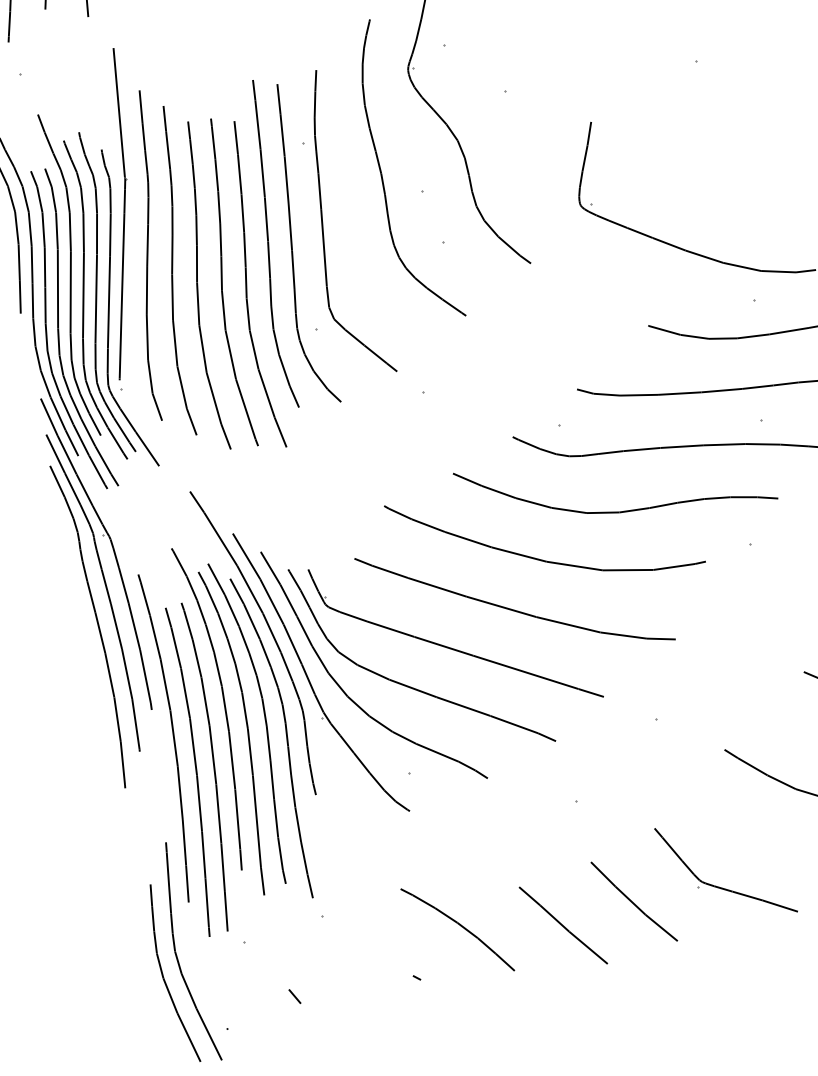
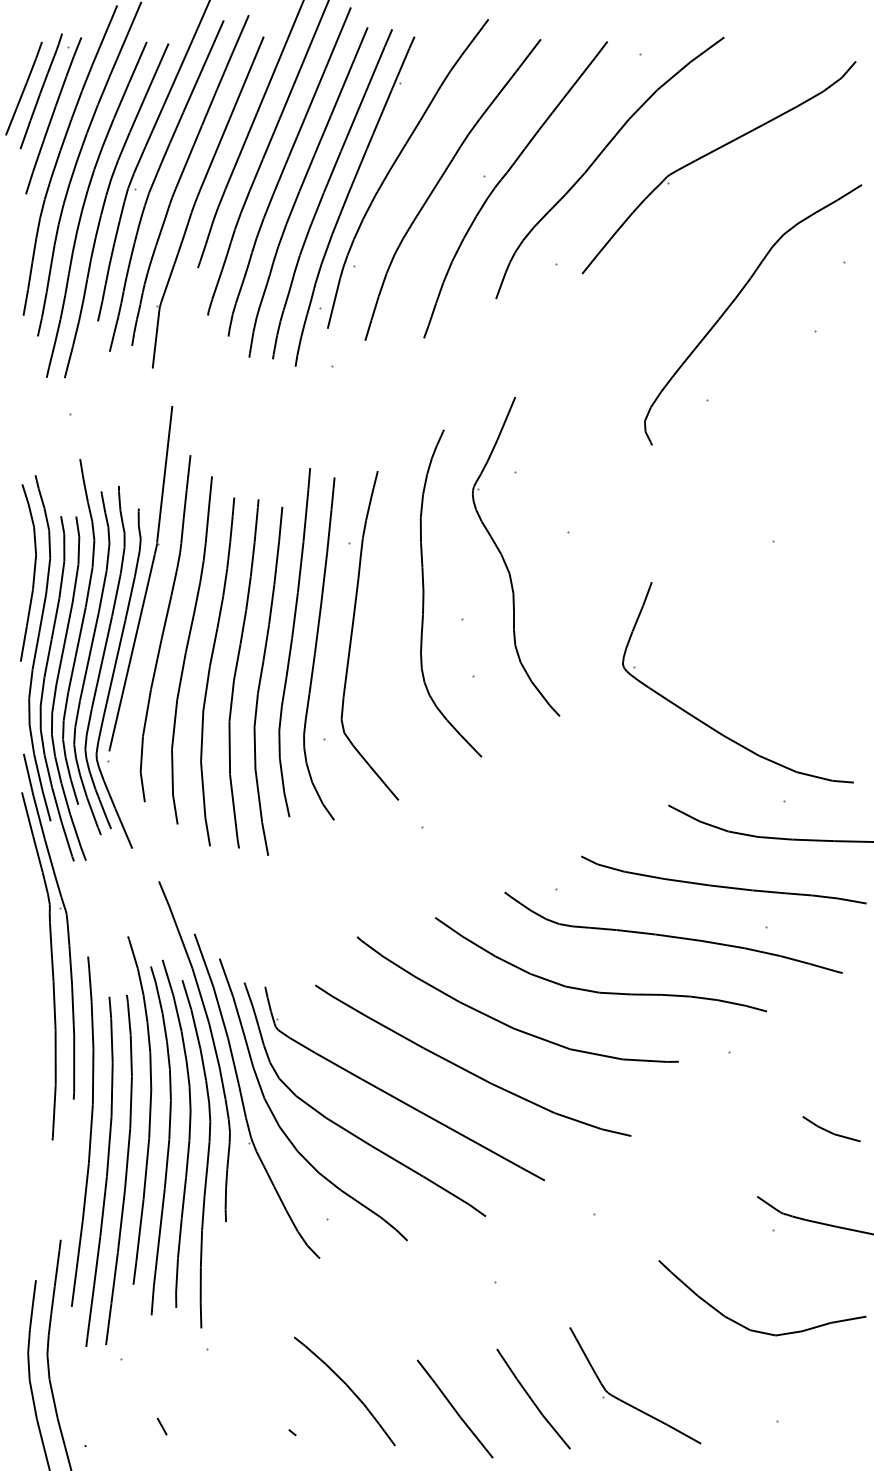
curve: (97, 625) -> (35, 1000), removed

